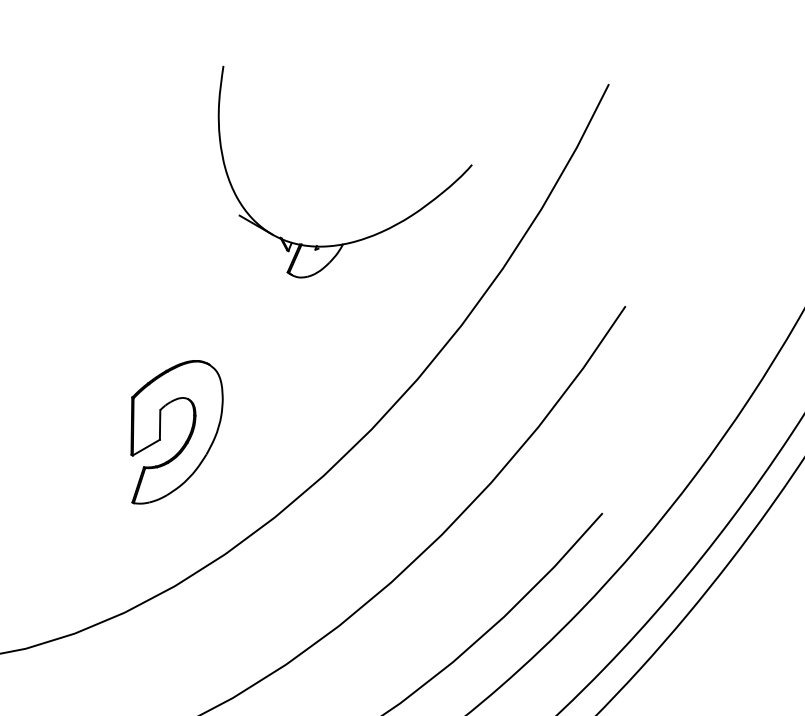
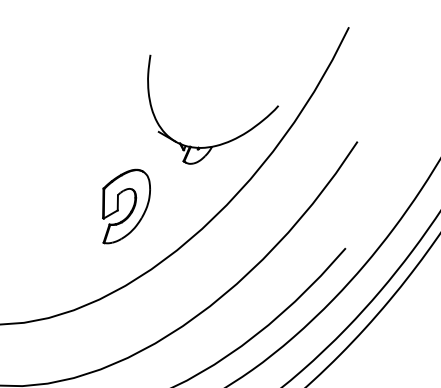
part: (365, 236) -> (223, 142), moved

